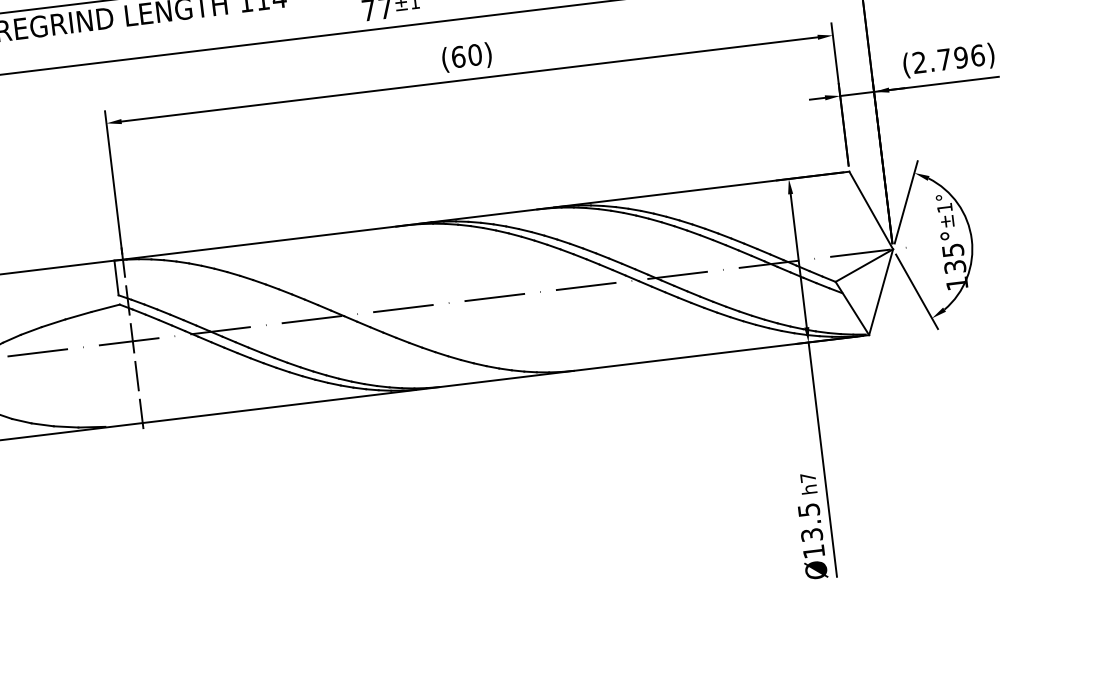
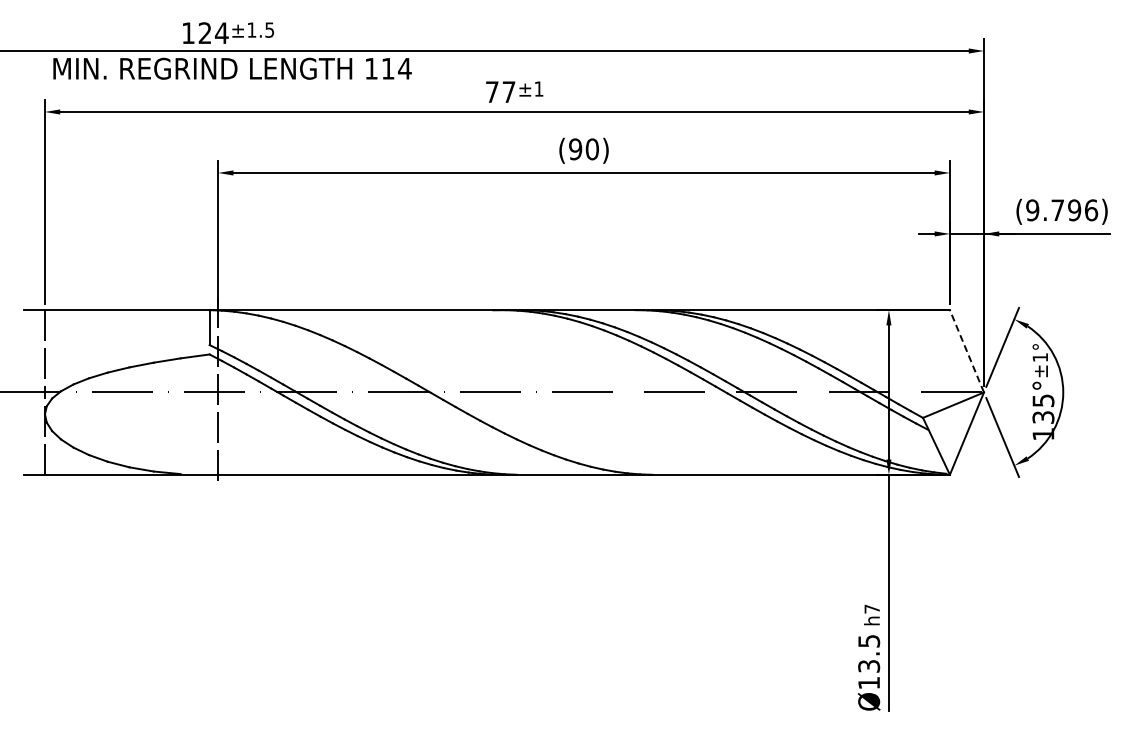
text: (458, 57) -> (575, 149), (60) -> (90)
text: (919, 62) -> (1032, 210), (2.796) -> (9.796)
line: (870, 210) -> (966, 351), solid -> dashed

